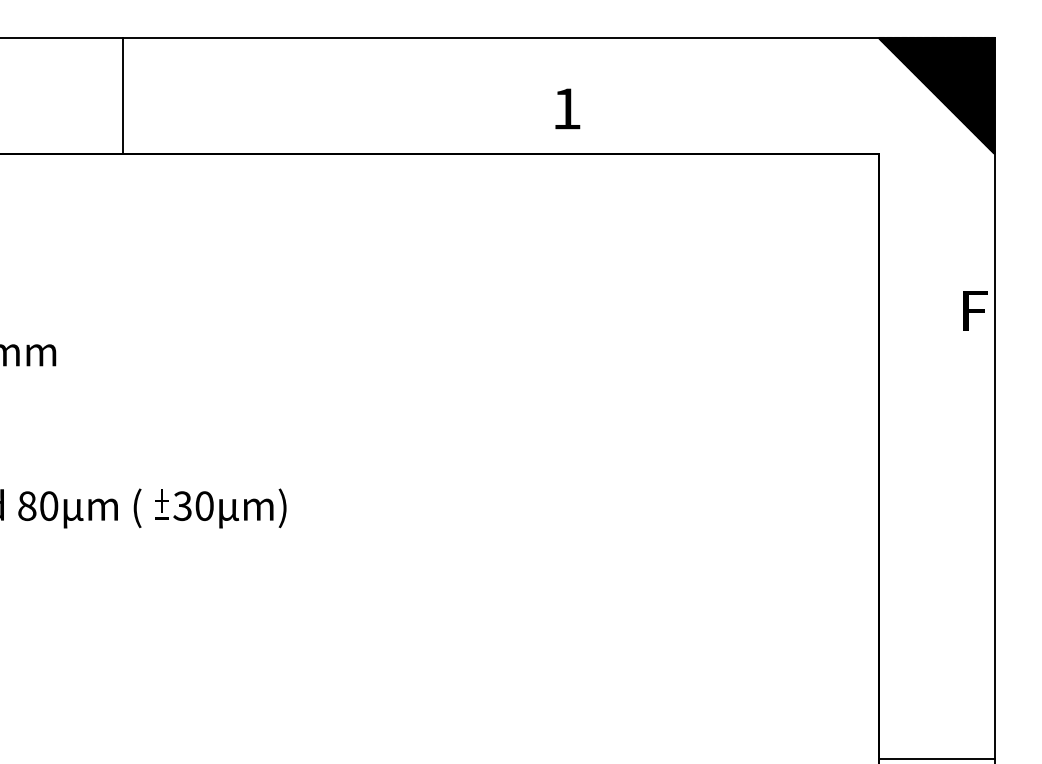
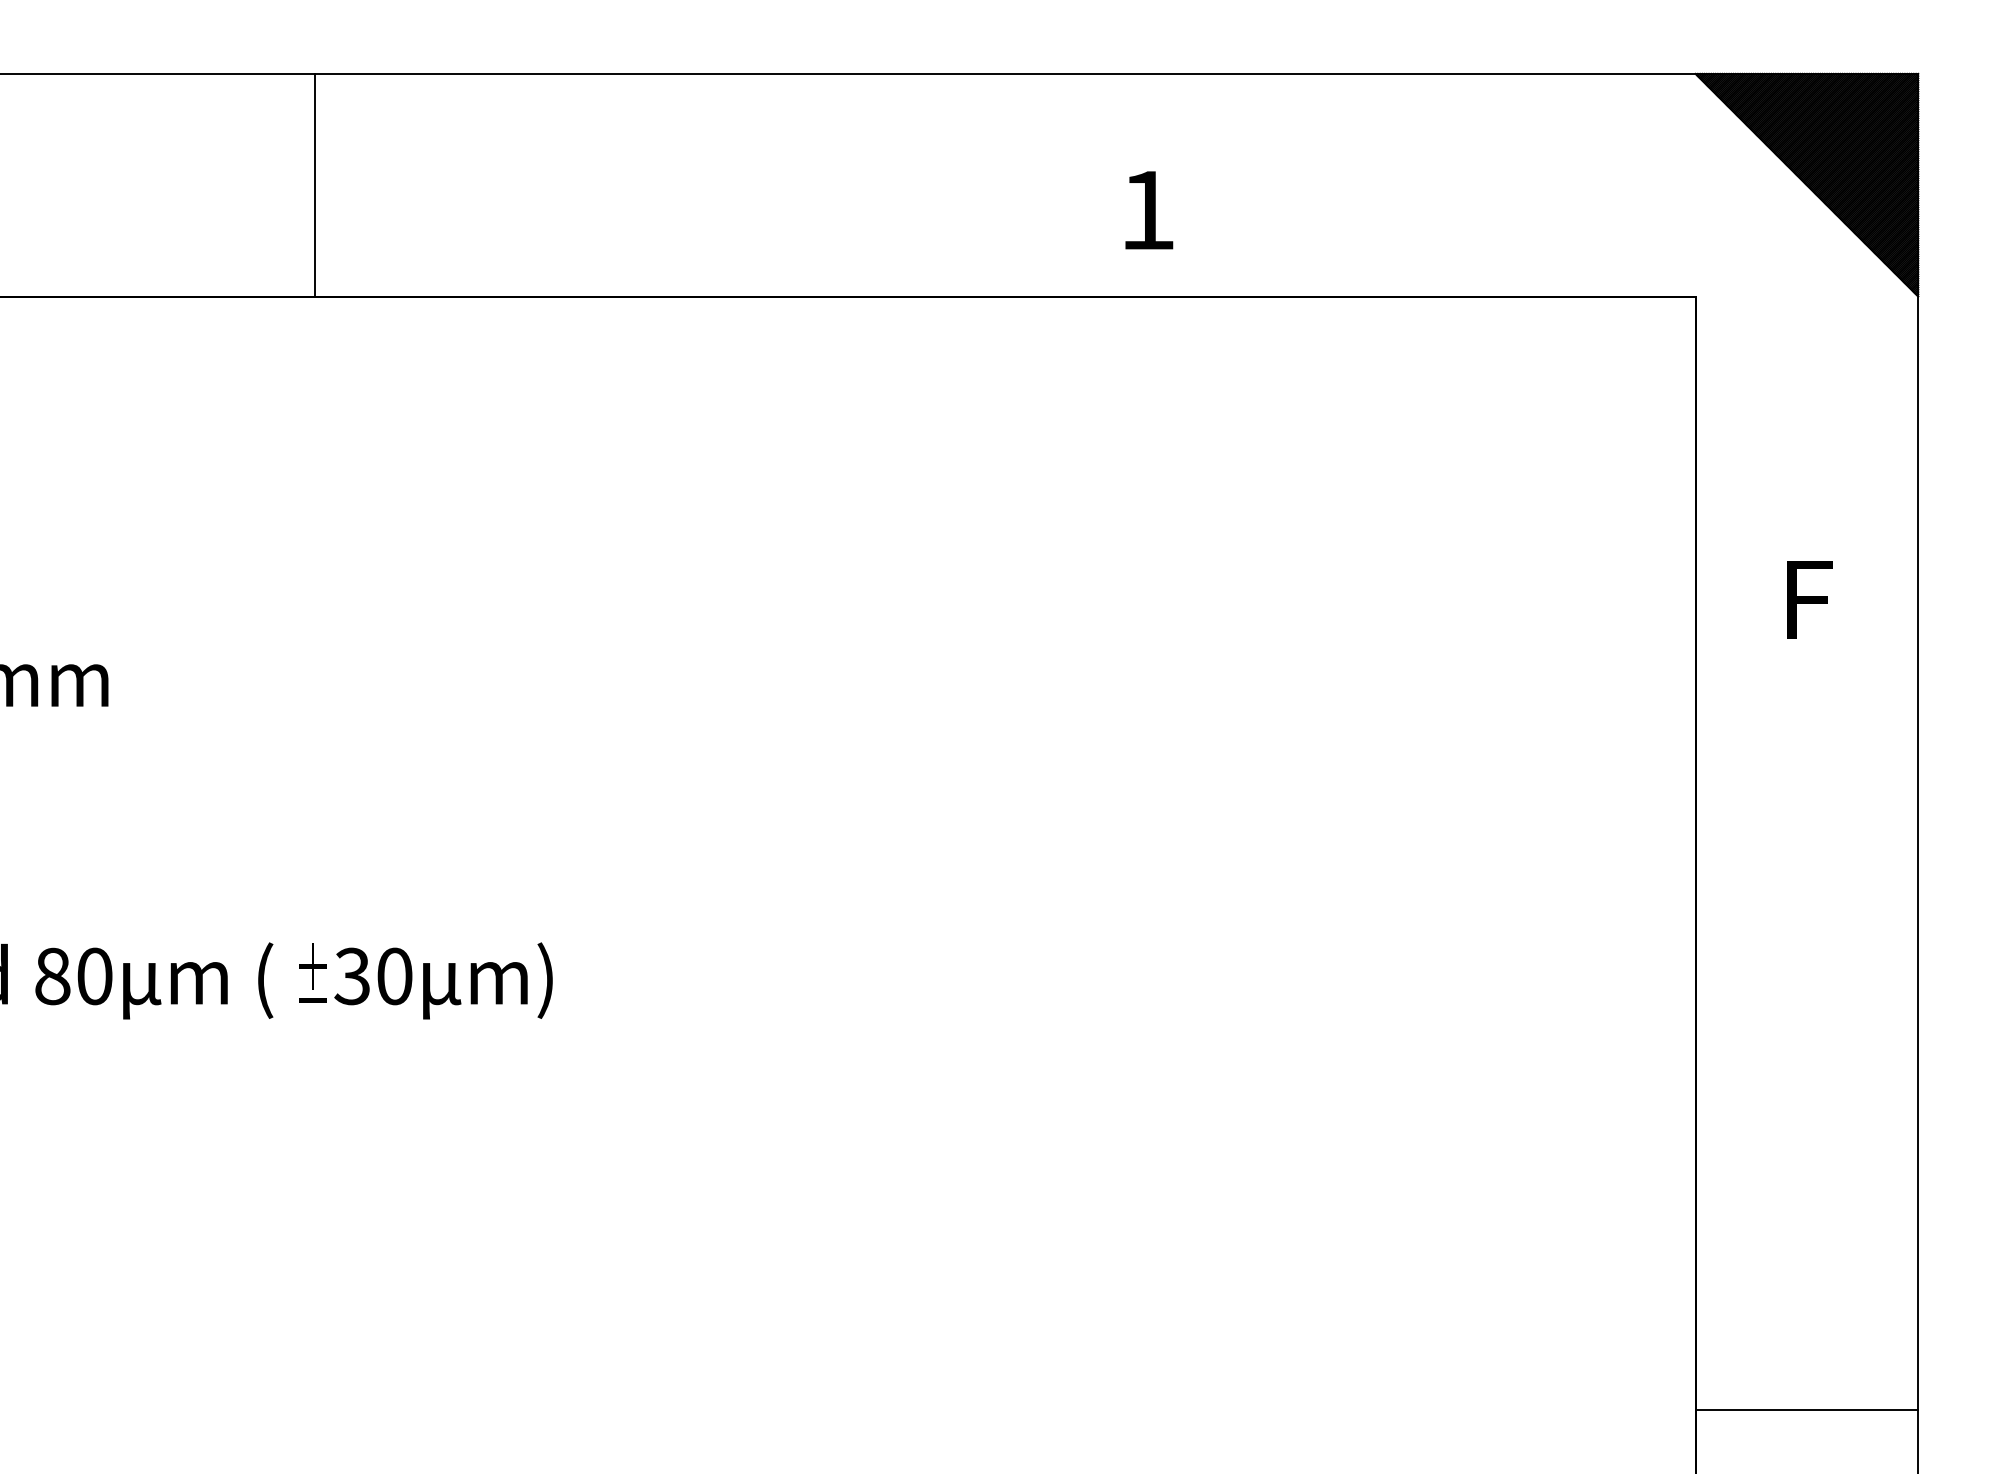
line: (123, 95) -> (315, 184), moved
text: (567, 108) -> (1148, 209), moved
text: (975, 310) -> (1810, 599), moved
line: (936, 758) -> (1806, 1409), moved

